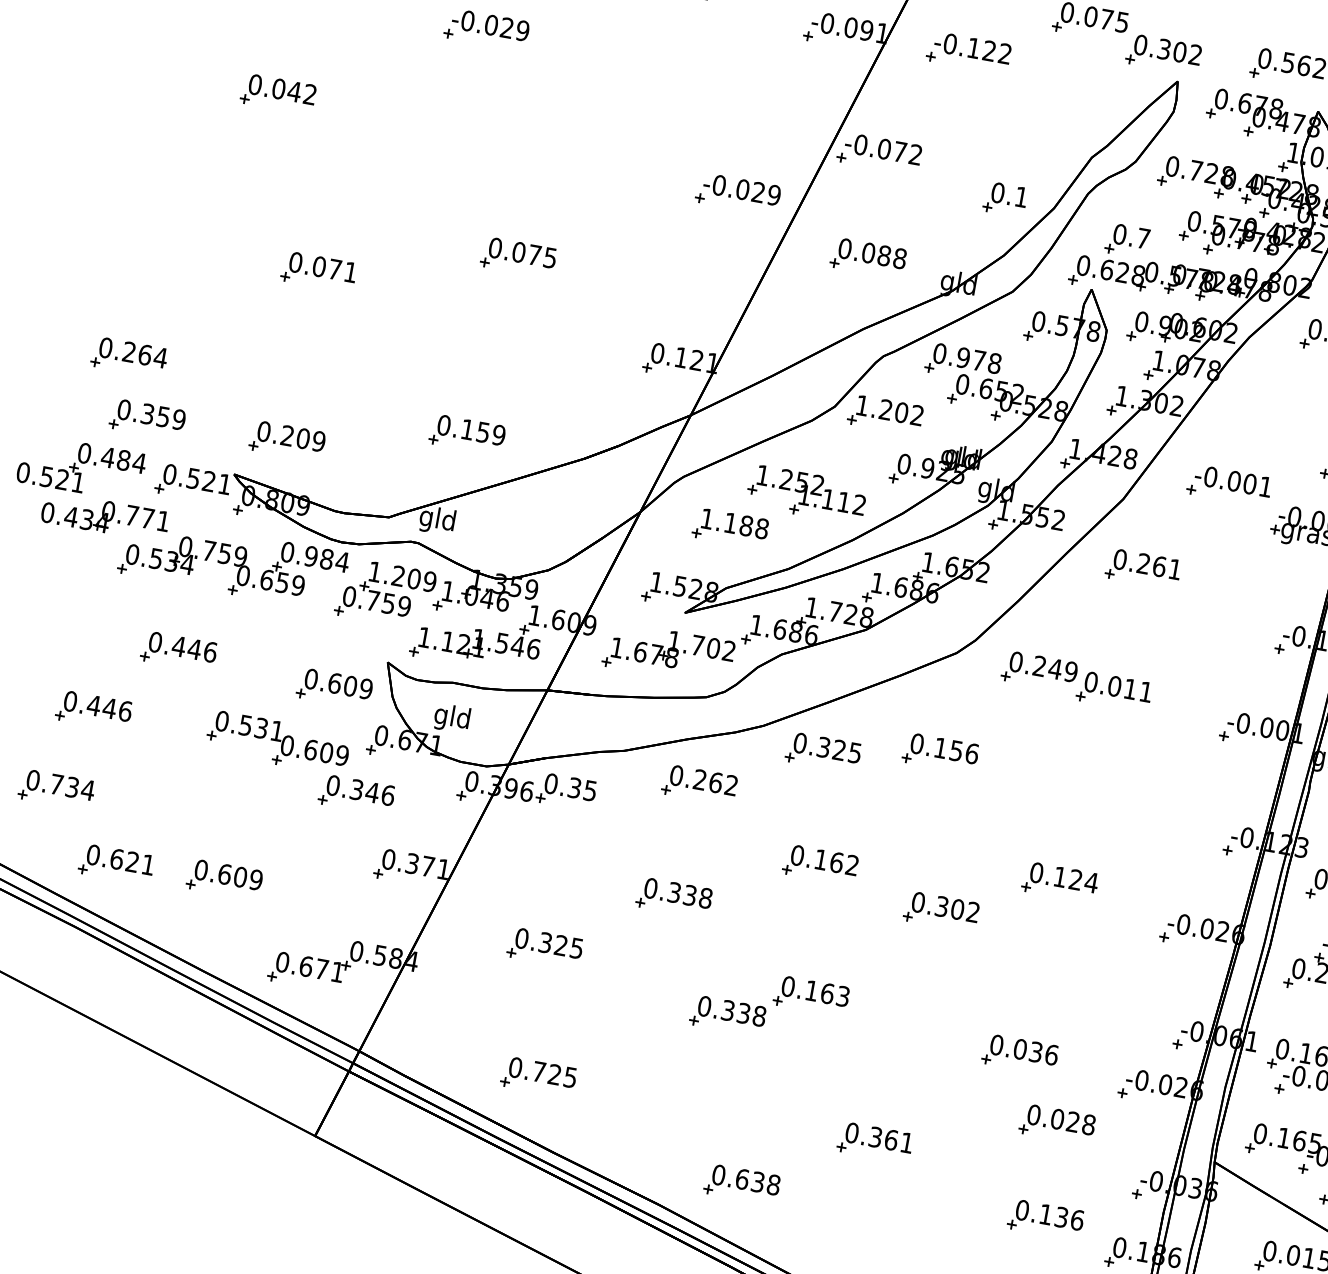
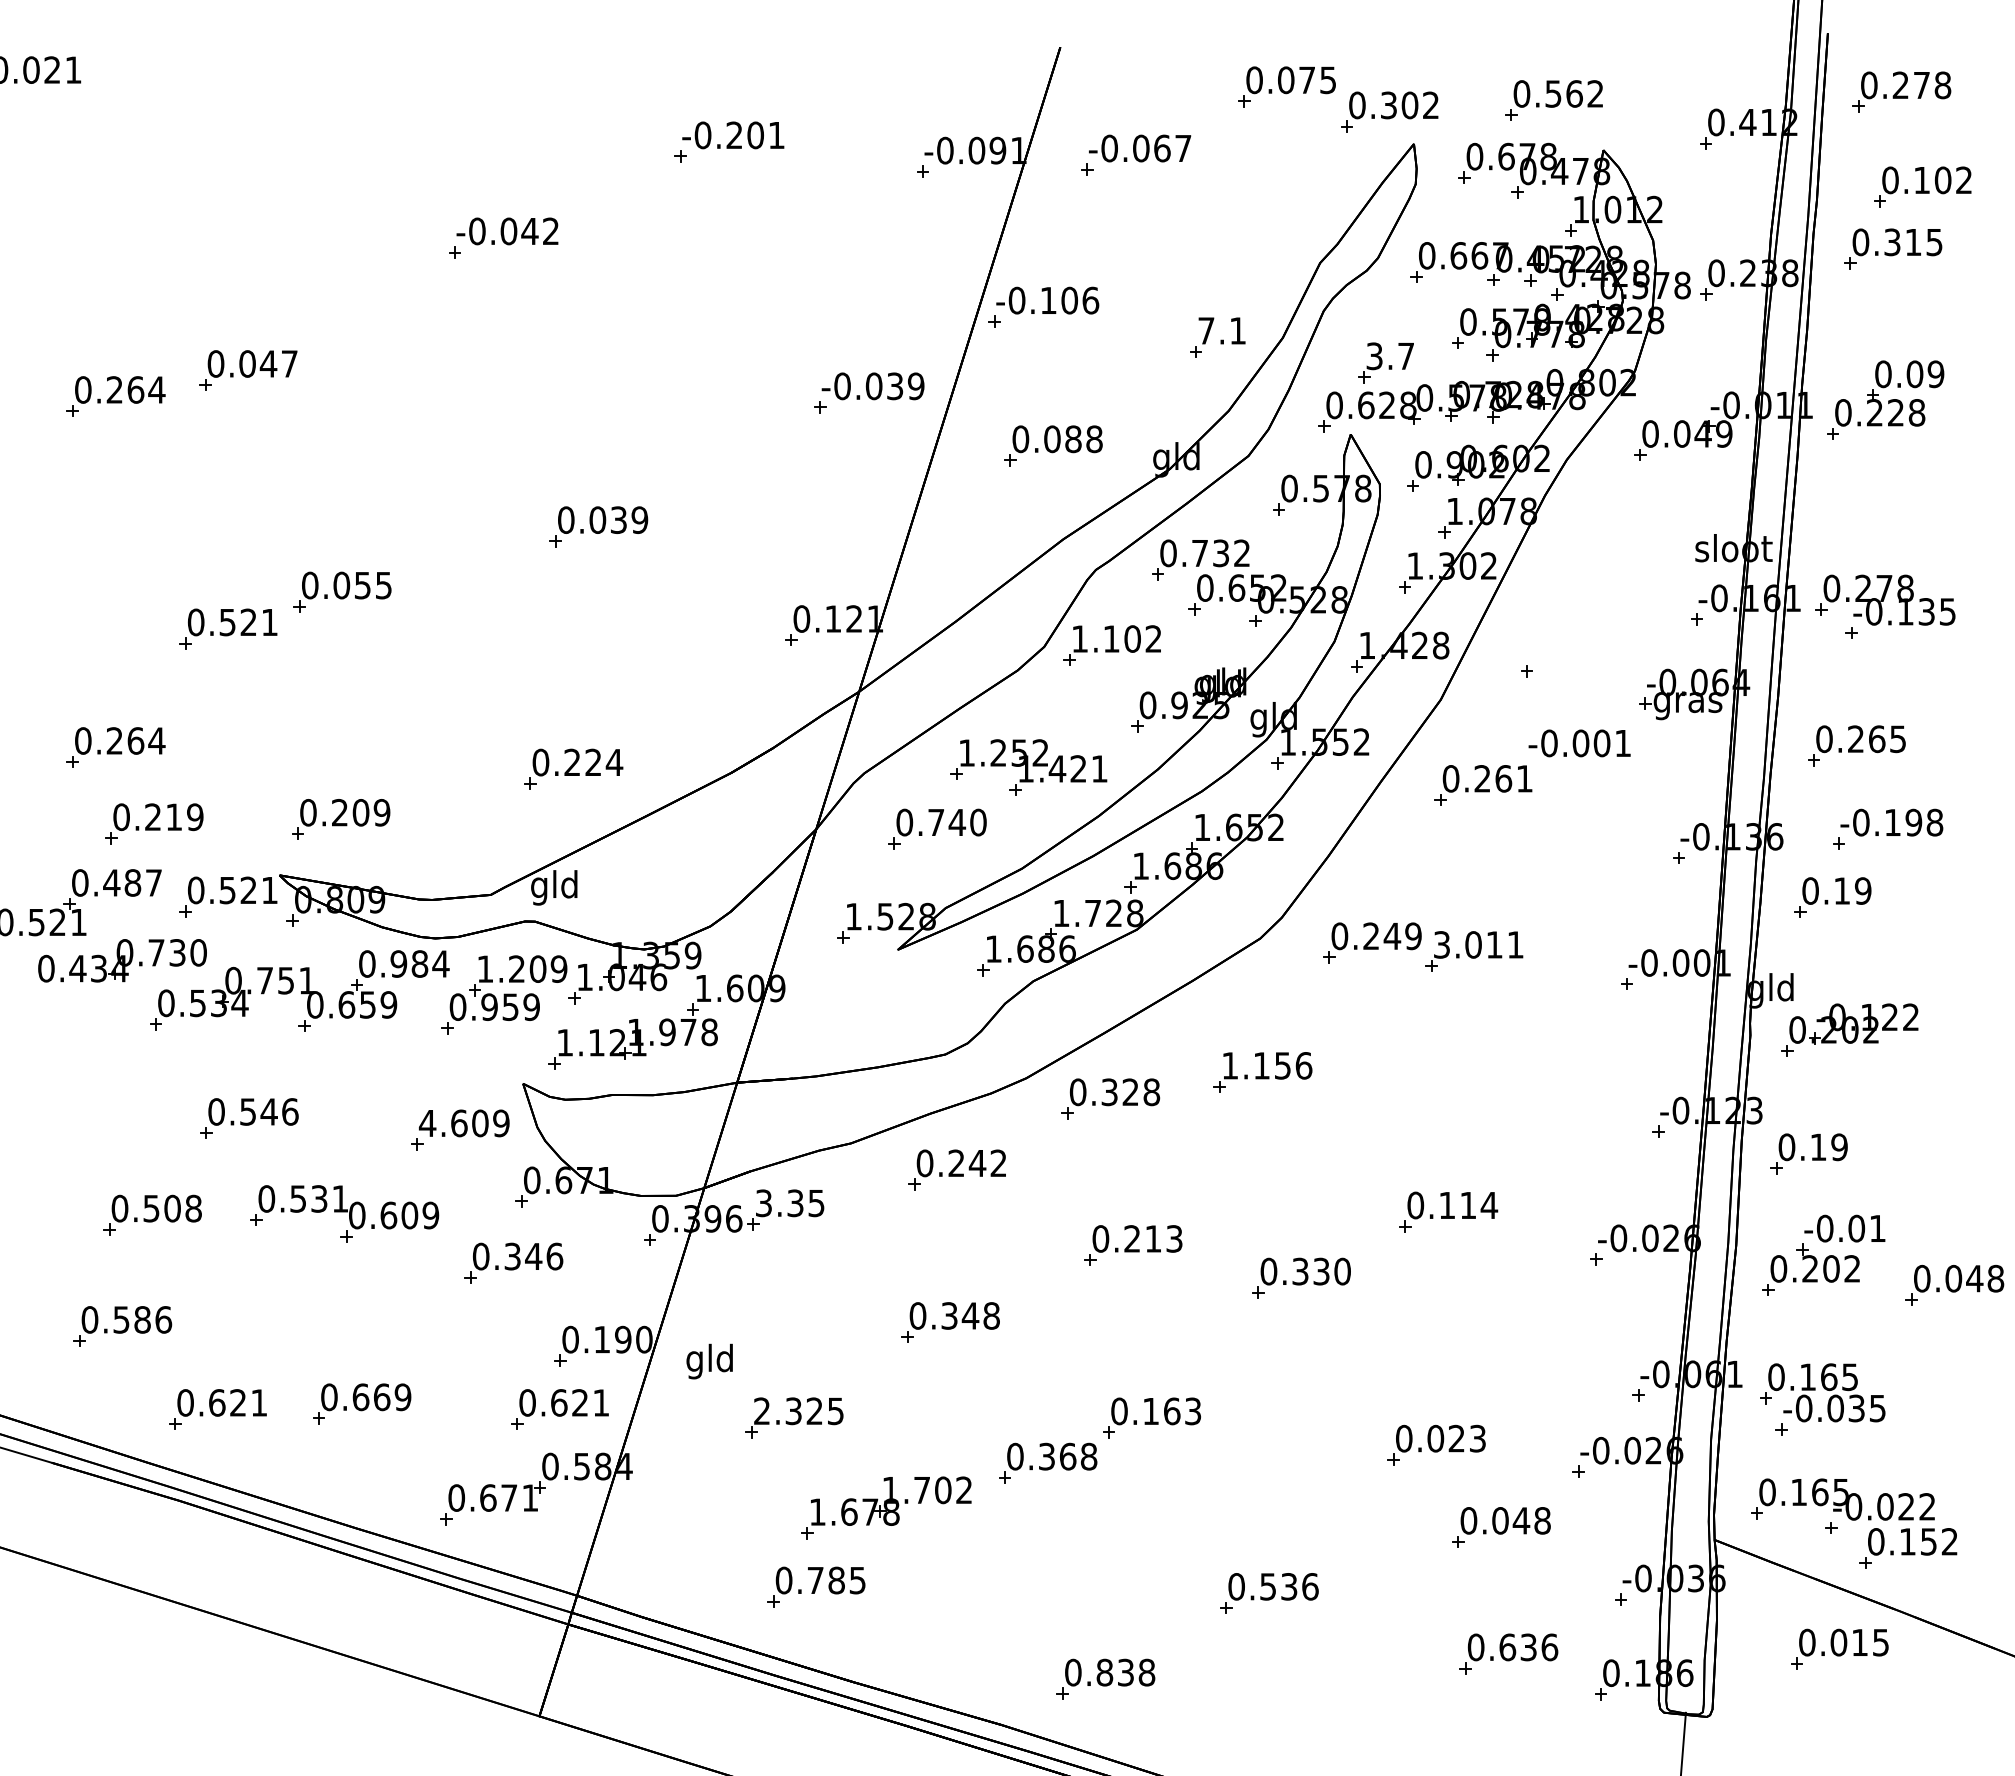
text: (515, 29) -> (540, 231), -0.029 -> -0.042
text: (989, 51) -> (1162, 148), -0.122 -> -0.067
text: (310, 94) -> (289, 363), 0.042 -> 0.047
part: (176, 95) -> (115, 396), added
text: (900, 151) -> (1069, 300), -0.072 -> -0.106
text: (1211, 173) -> (1479, 255), 0.728 -> 0.667
text: (758, 192) -> (895, 386), -0.029 -> -0.039
text: (998, 192) -> (1206, 330), 0.1 -> 7.1
text: (1119, 234) -> (1374, 356), 0.7 -> 3.7
text: (542, 256) -> (629, 520), 0.075 -> 0.039
text: (343, 271) -> (373, 585), 0.071 -> 0.055
part: (229, 283) -> (228, 628), added
text: (978, 360) -> (1220, 553), 0.978 -> 0.732
text: (886, 409) -> (1111, 638), 1.202 -> 1.102
text: (155, 415) -> (163, 817), 0.359 -> 0.219
text: (483, 432) -> (593, 762), 0.159 -> 0.224
text: (139, 462) -> (153, 882), 0.484 -> 0.487
text: (1233, 481) -> (1579, 743), moved
text: (843, 501) -> (1077, 768), 1.112 -> 1.421
text: (155, 519) -> (187, 952), 0.771 -> 0.730
text: (734, 523) -> (941, 822), 1.188 -> 0.740
text: (240, 556) -> (307, 980), 0.759 -> 0.751
text: (373, 600) -> (489, 1006), 0.759 -> 0.959
text: (178, 646) -> (247, 1111), 0.446 -> 0.546
text: (517, 646) -> (688, 1032), 1.546 -> 1.978
part: (668, 653) -> (886, 1507), moved
text: (311, 679) -> (427, 1123), 0.609 -> 4.609
text: (1090, 681) -> (1441, 944), 0.011 -> 3.011
text: (109, 708) -> (172, 1208), 0.446 -> 0.508
text: (451, 718) -> (709, 1361), moved
part: (278, 742) -> (344, 1213), moved
text: (917, 743) -> (1230, 1065), 0.156 -> 1.156
text: (854, 753) -> (1151, 1092), 0.325 -> 0.328
text: (715, 782) -> (977, 1163), 0.262 -> 0.242
text: (550, 783) -> (763, 1203), 0.35 -> 3.35
text: (72, 787) -> (142, 1319), 0.734 -> 0.586
text: (836, 862) -> (1153, 1238), 0.162 -> 0.213
text: (428, 866) -> (623, 1339), 0.371 -> 0.190
text: (240, 876) -> (381, 1396), 0.609 -> 0.669
text: (1075, 879) -> (1467, 1204), 0.124 -> 0.114
text: (690, 895) -> (970, 1315), 0.338 -> 0.348
part: (371, 910) -> (559, 1409), added
text: (965, 910) -> (1331, 1271), 0.302 -> 0.330
text: (522, 938) -> (762, 1411), 0.325 -> 2.325
text: (743, 1013) -> (1067, 1456), 0.338 -> 0.368
text: (1044, 1053) -> (1467, 1438), 0.036 -> 0.023
text: (554, 1074) -> (836, 1580), 0.725 -> 0.785
text: (1073, 1121) -> (1521, 1520), 0.028 -> 0.048
text: (891, 1139) -> (1289, 1586), 0.361 -> 0.536
text: (742, 1179) -> (1104, 1672), 0.638 -> 0.838
text: (1045, 1214) -> (1507, 1647), 0.136 -> 0.636

